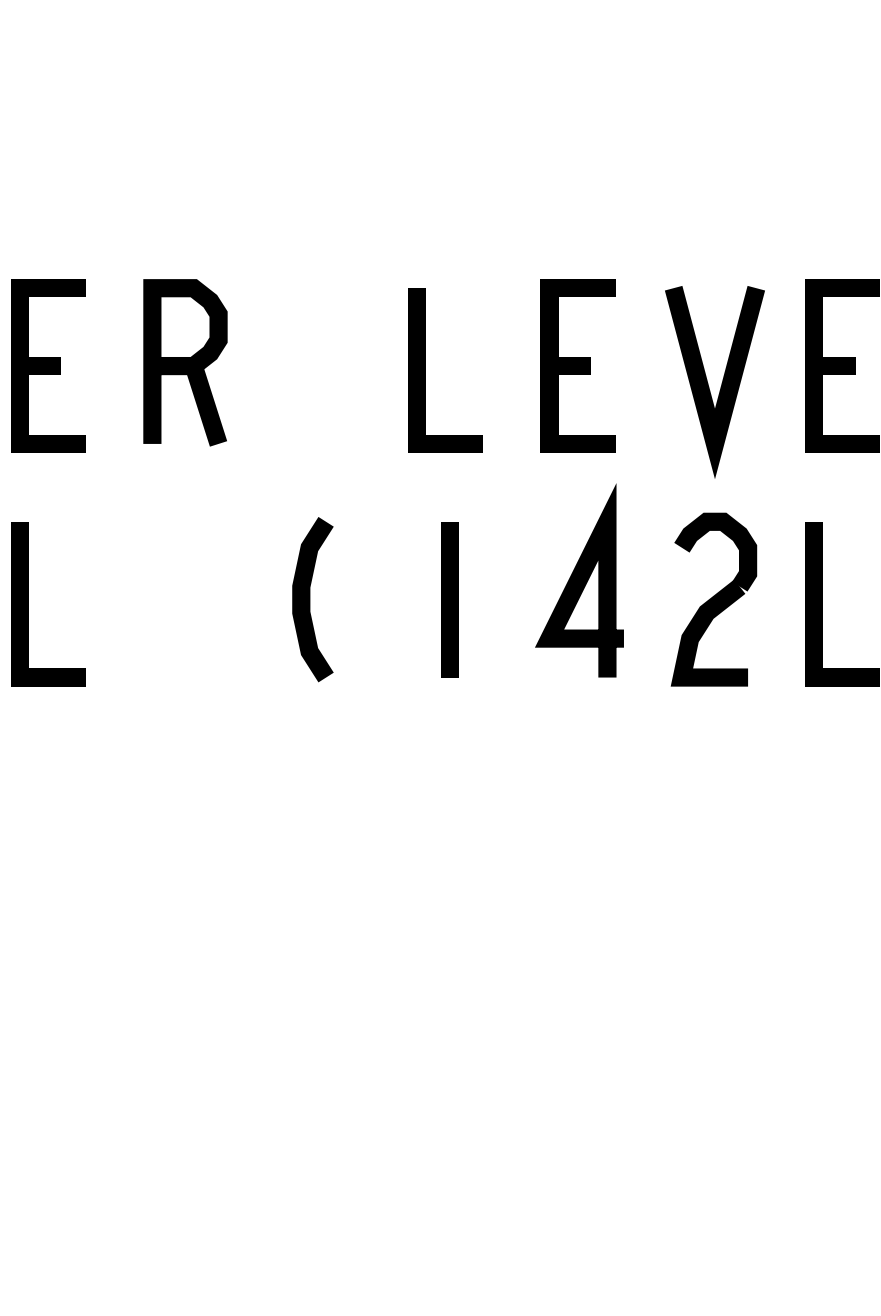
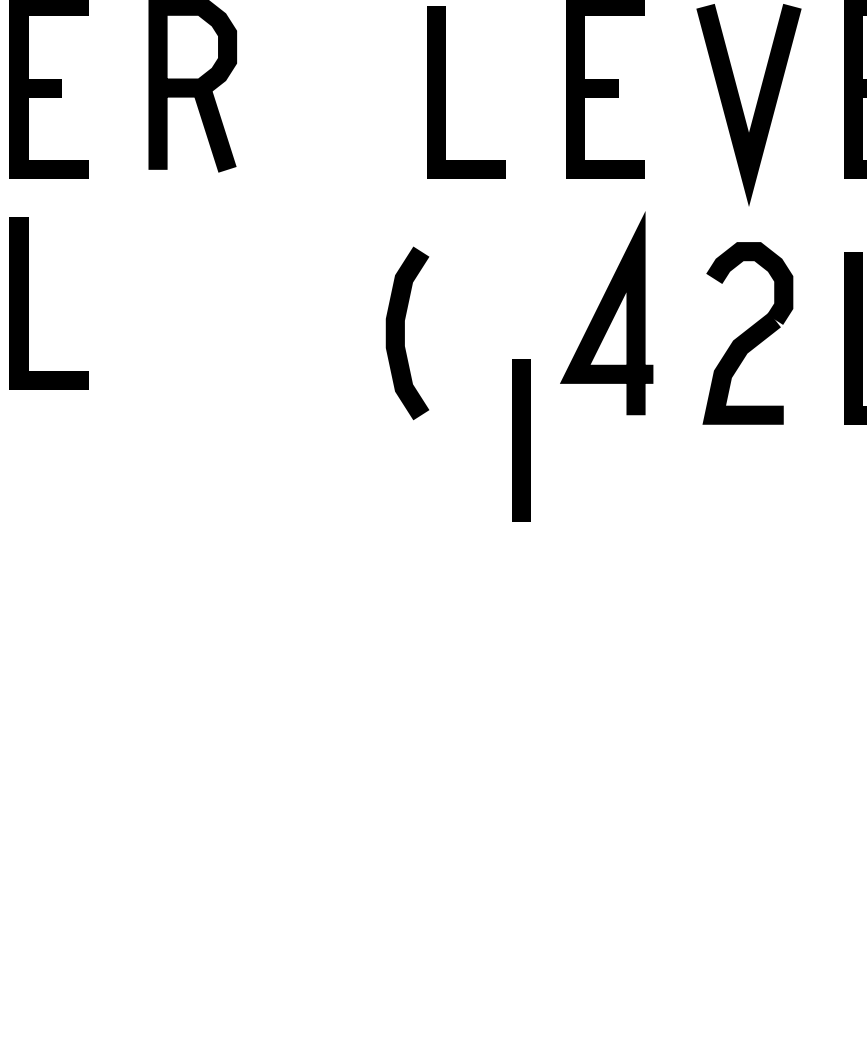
curve: (310, 599) -> (405, 333), moved
line: (449, 599) -> (520, 440), moved
line: (28, 604) -> (27, 303), moved

